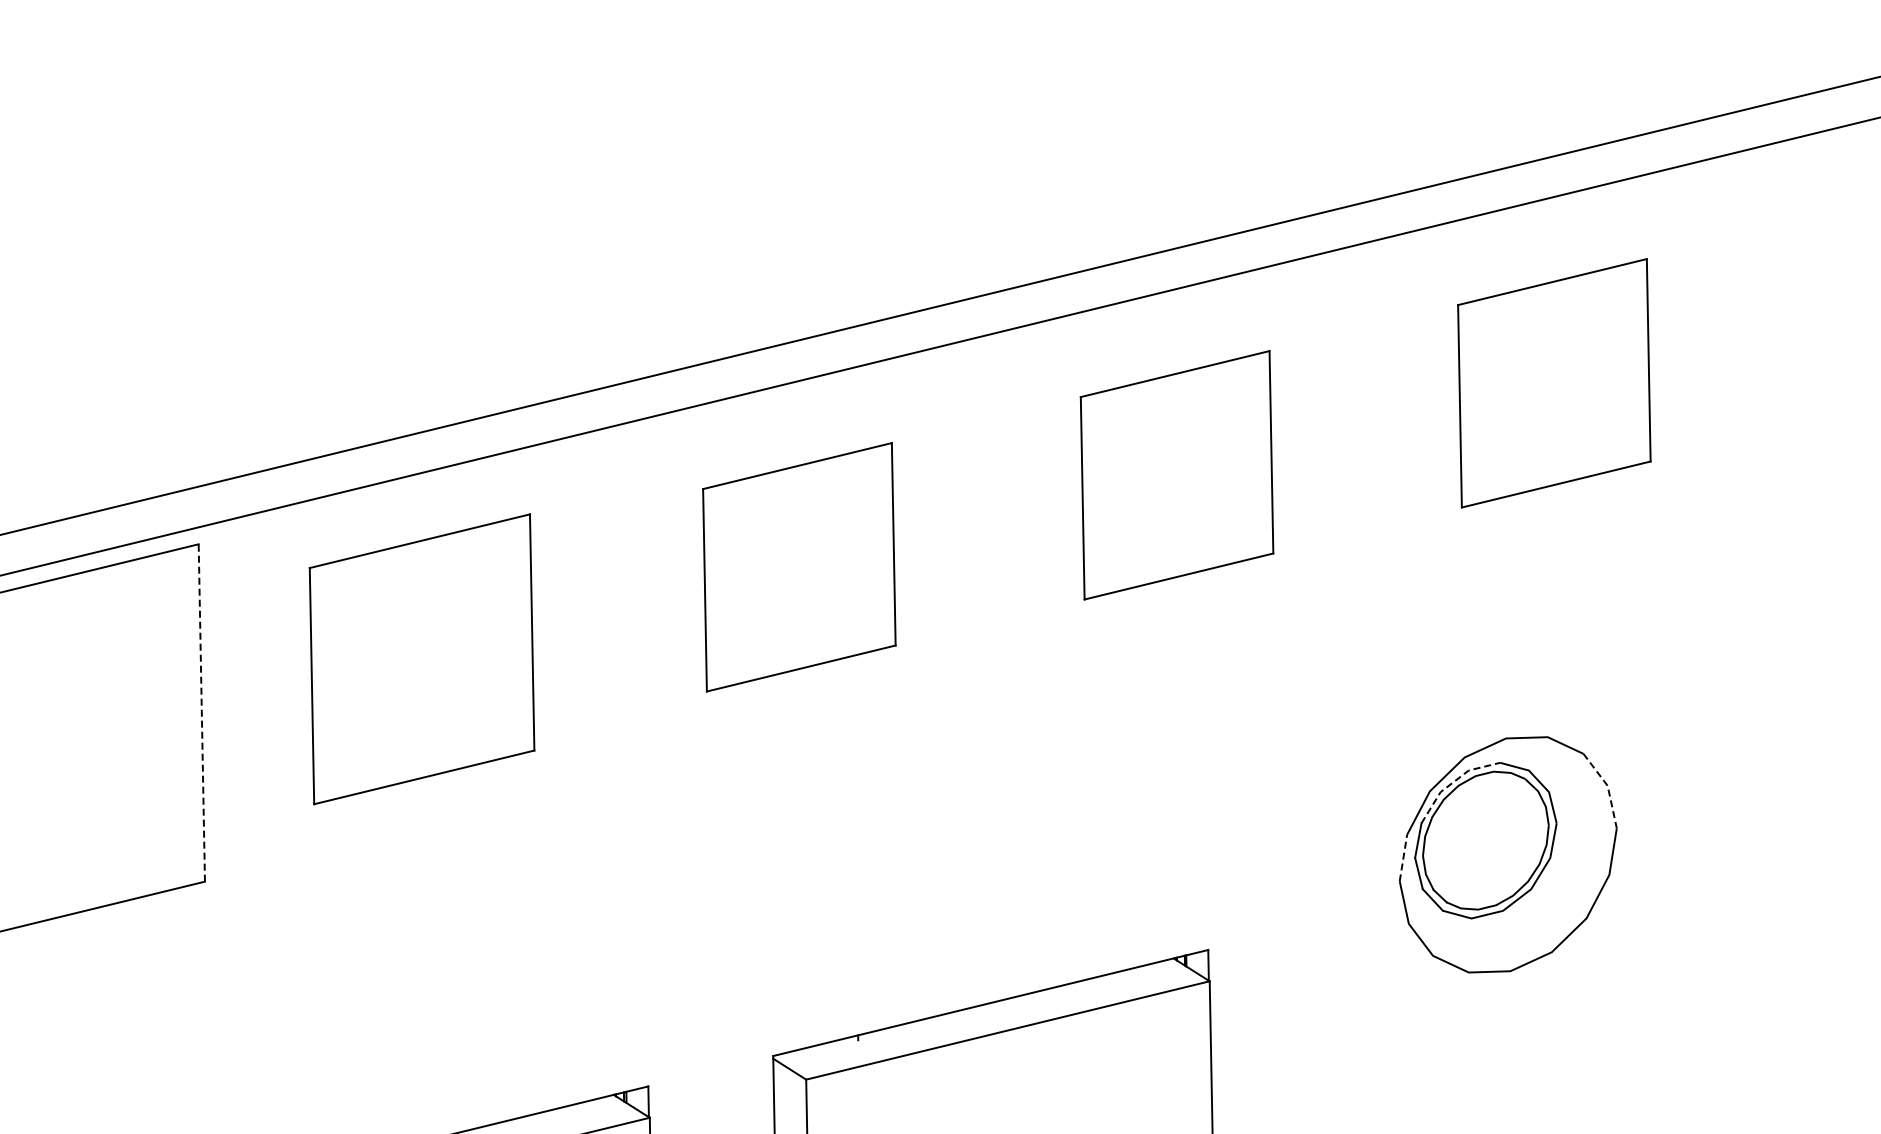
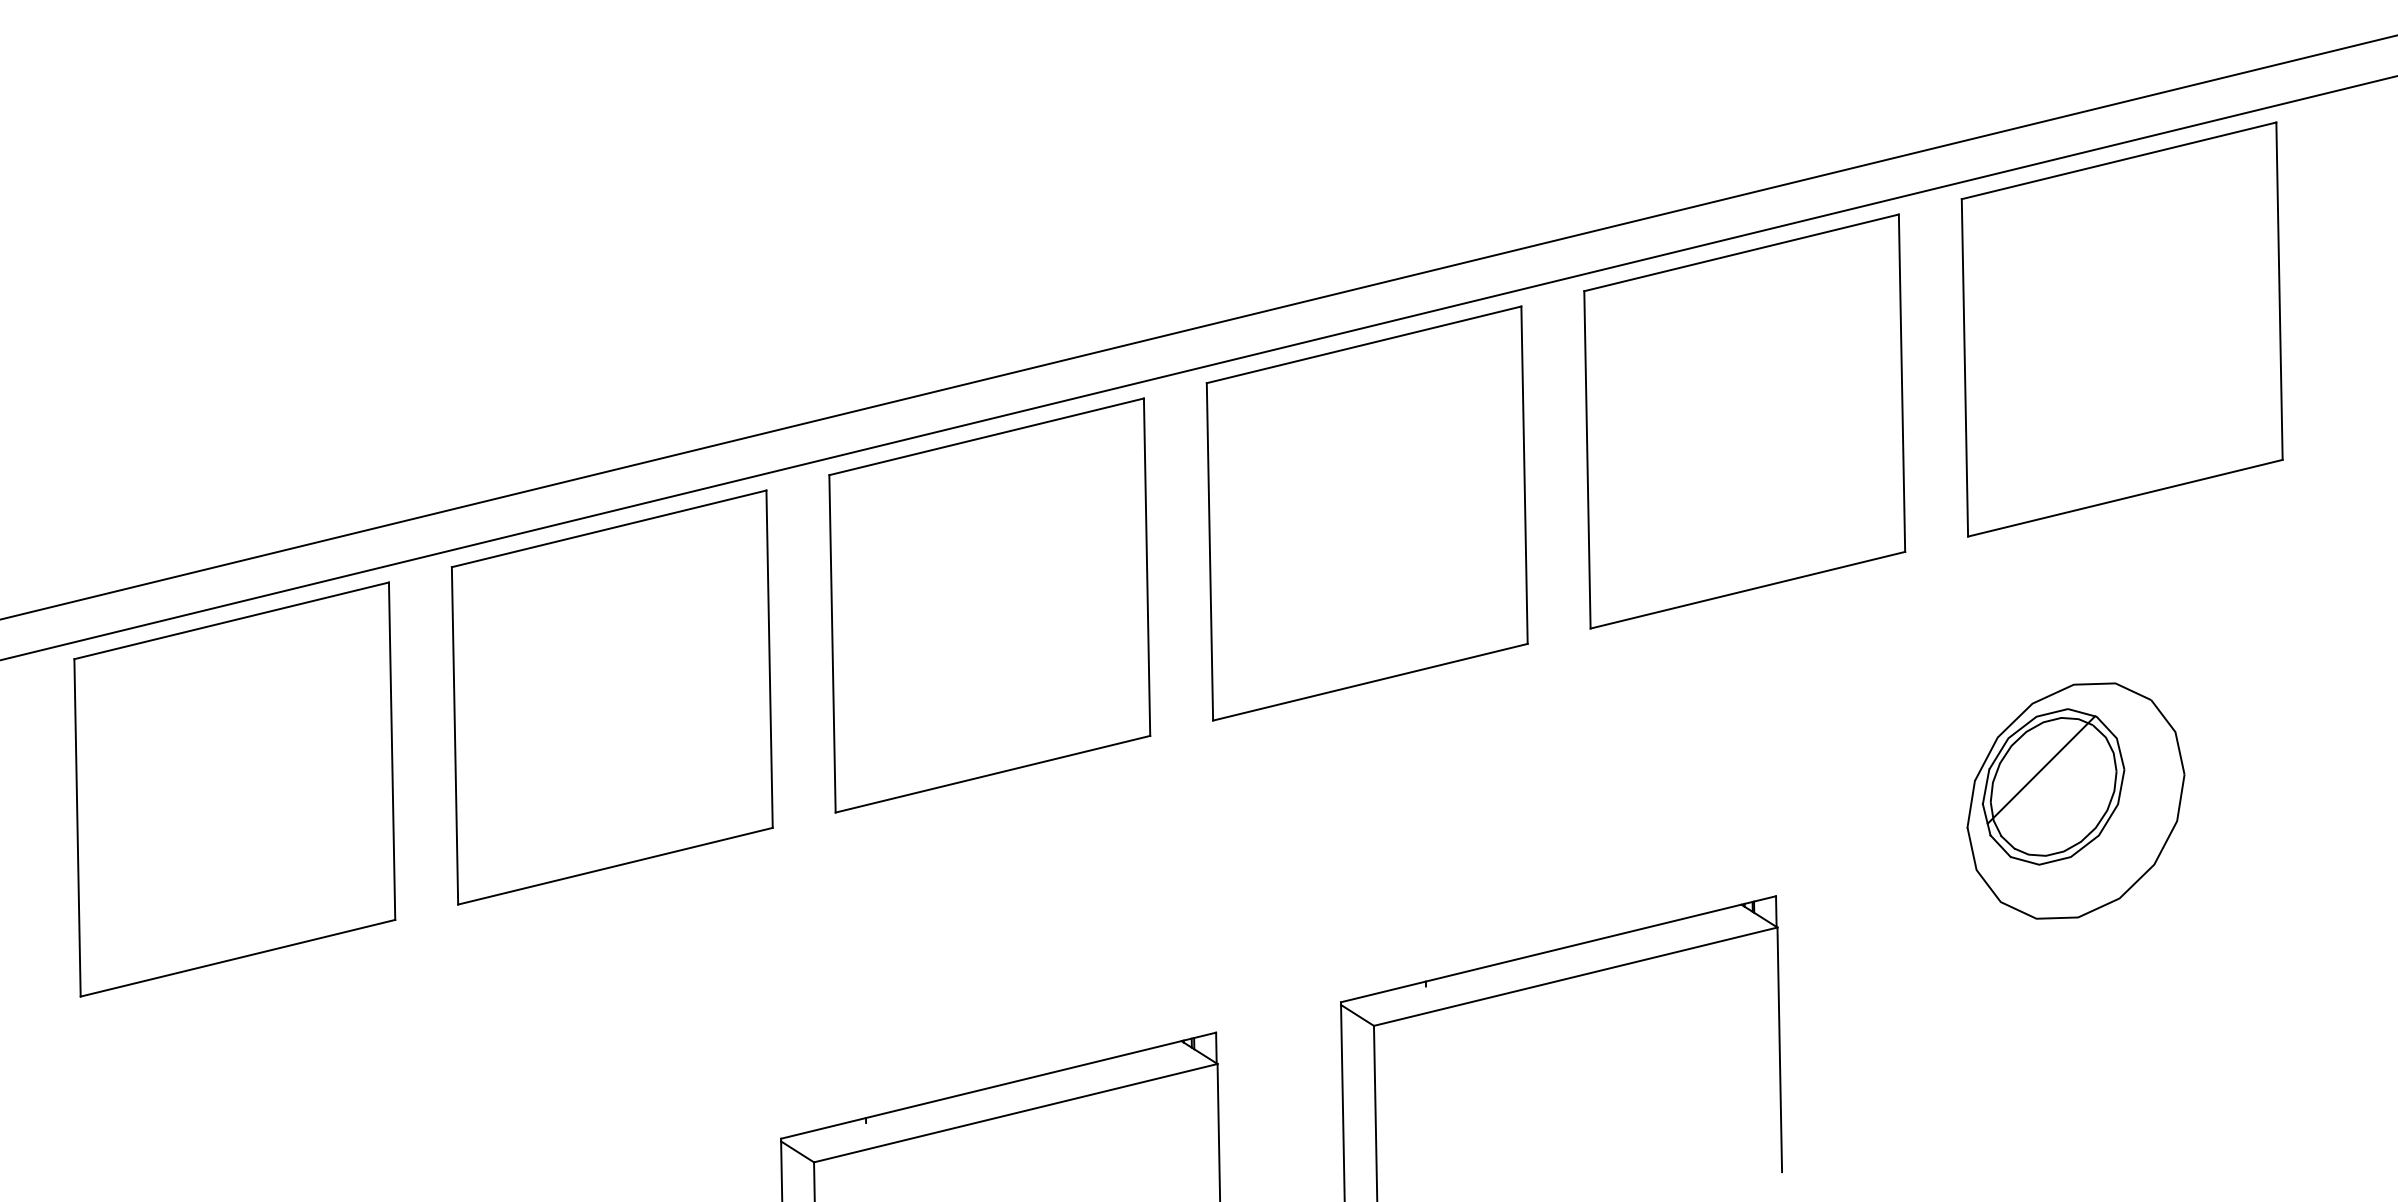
part: (1553, 383) -> (2121, 329), size x1.67
part: (1176, 475) -> (1744, 421), size x1.67
part: (798, 567) -> (1366, 513), size x1.67
part: (421, 659) -> (989, 605), size x1.43
line: (201, 713) -> (769, 659), dashed -> solid
line: (1452, 782) -> (2020, 728), dashed -> solid
line: (1607, 787) -> (2175, 733), dashed -> solid
line: (1473, 823) -> (2041, 769), added
line: (1403, 858) -> (1971, 804), dashed -> solid

